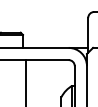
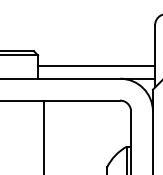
line: (55, 40) -> (96, 65), added

